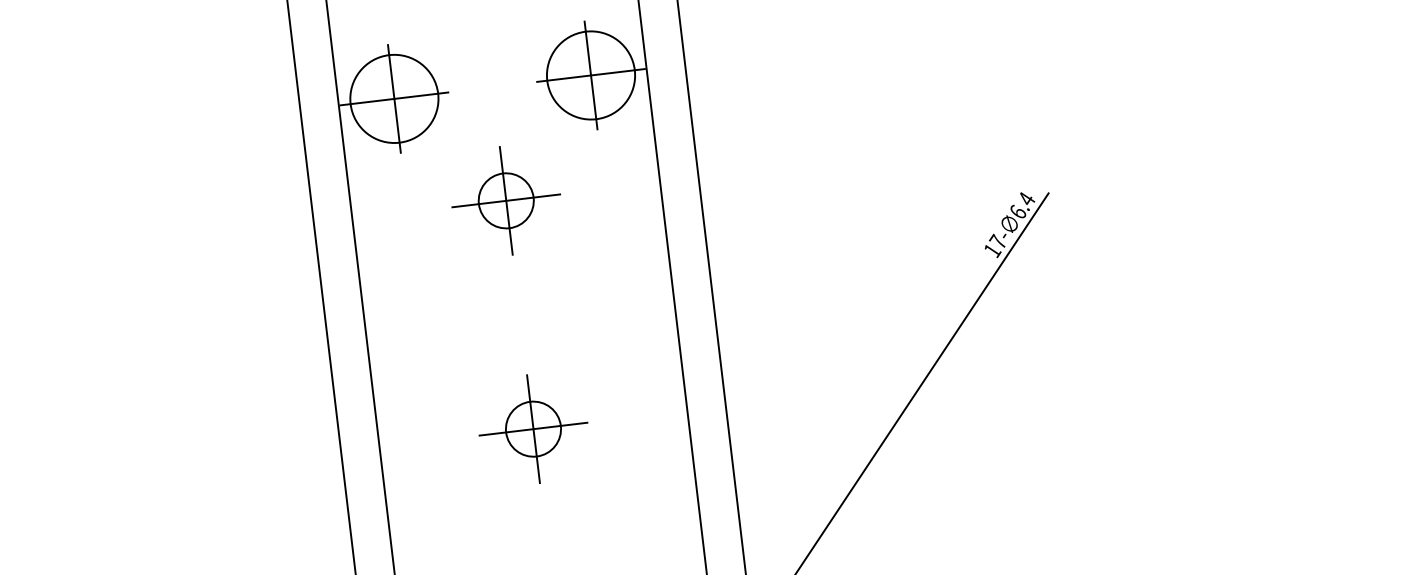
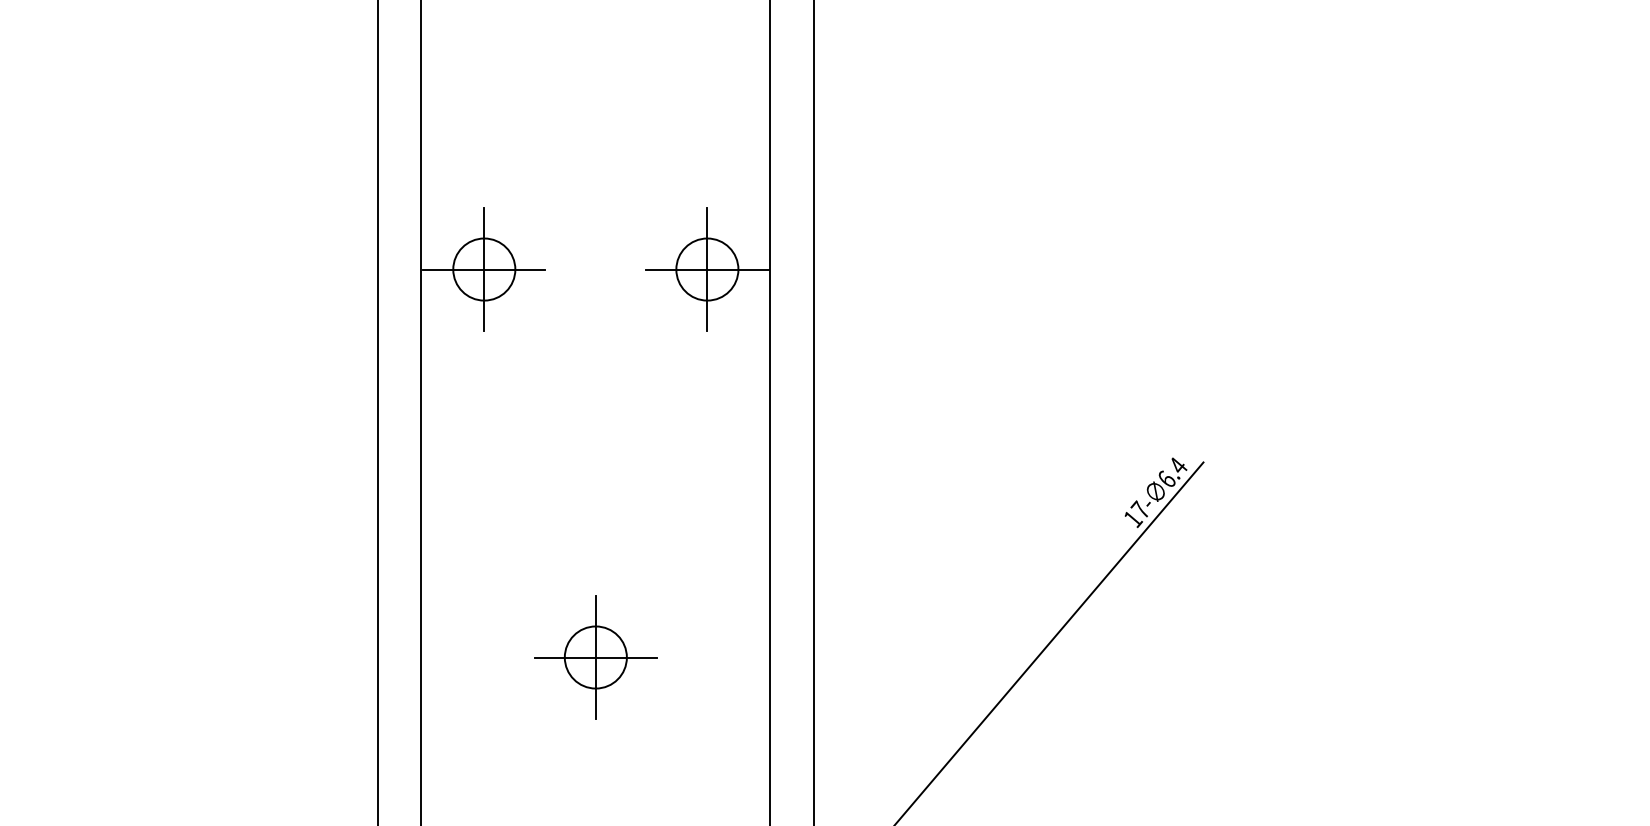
circle: (591, 75) -> (707, 269), size x0.62
circle: (394, 98) -> (484, 269), size x0.62
part: (505, 200) -> (595, 398), removed

